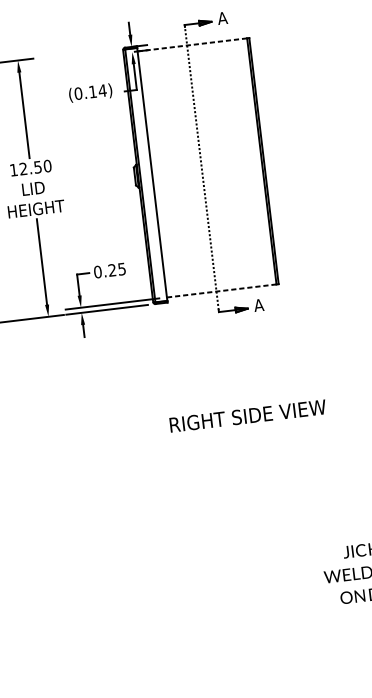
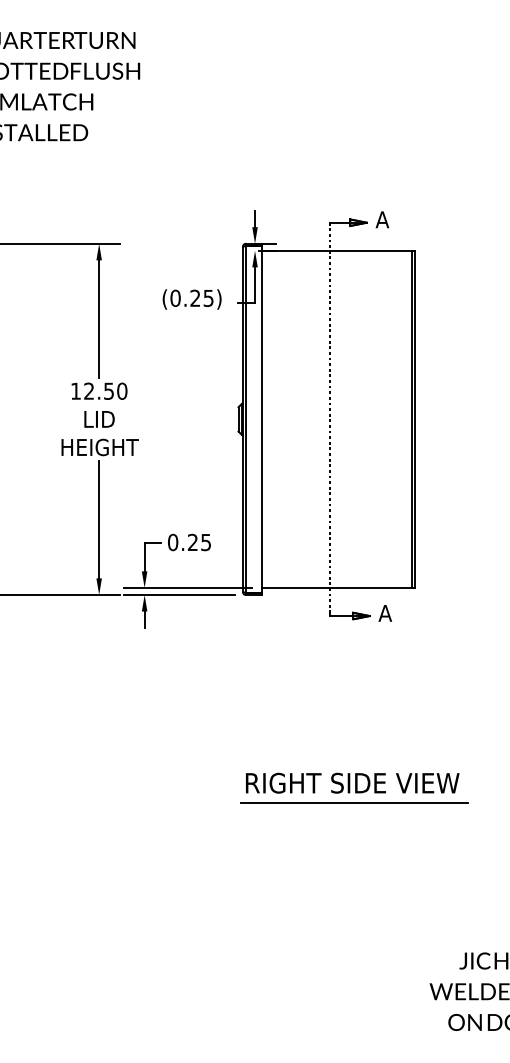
line: (192, 44) -> (337, 250), dashed -> solid
text: (98, 91) -> (202, 298), (0.14) -> (0.25)
line: (221, 290) -> (336, 587), dashed -> solid
text: (247, 415) -> (352, 782), moved
line: (253, 446) -> (354, 803), added

